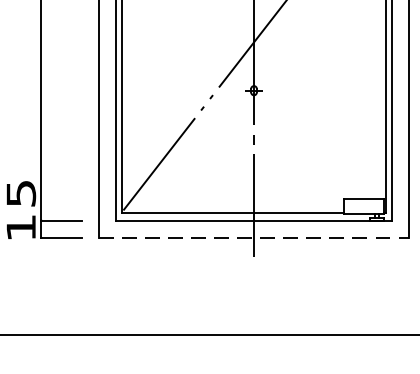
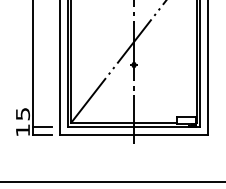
line: (254, 238) -> (134, 135), dashed -> solid

